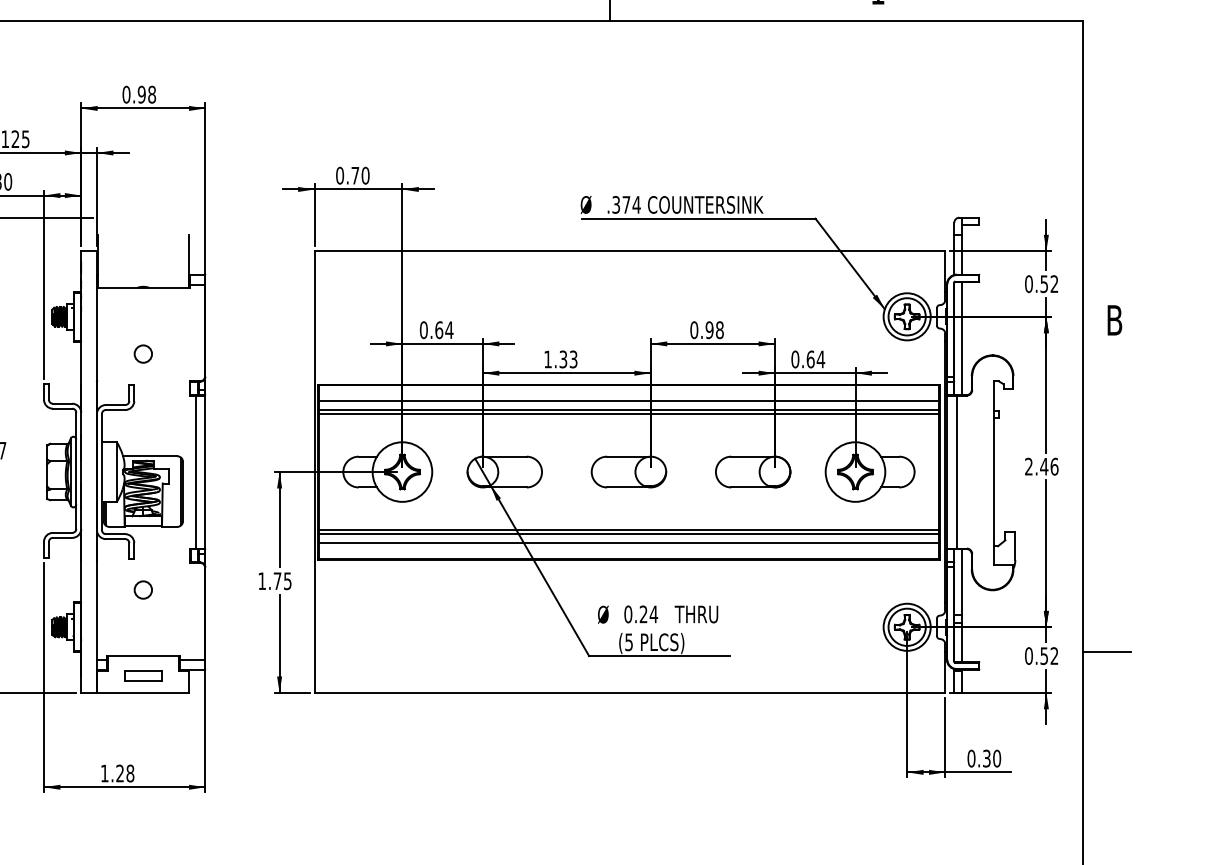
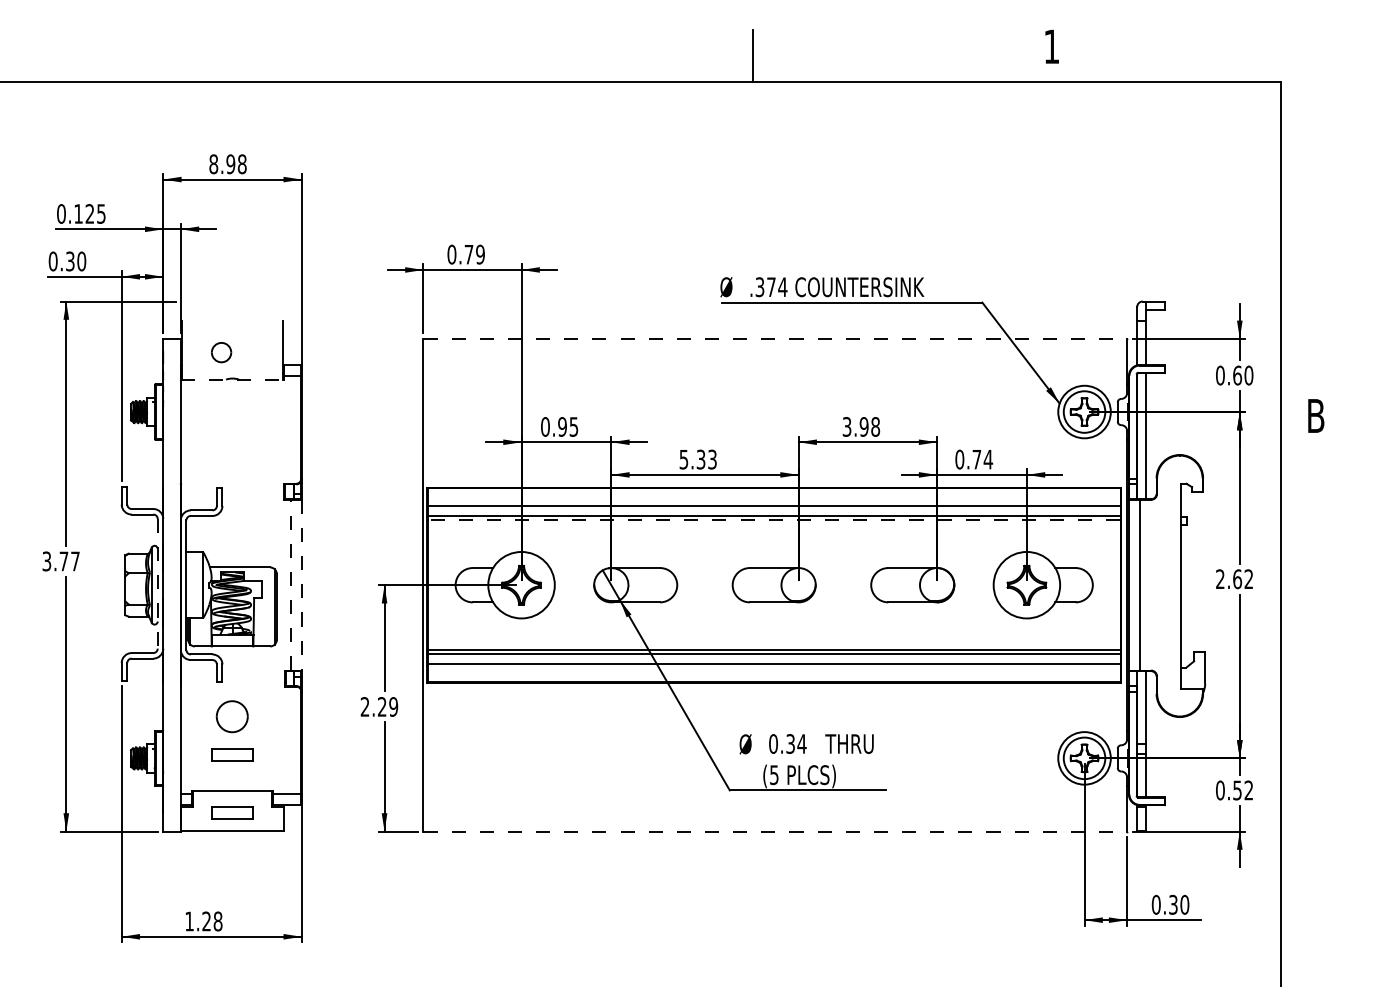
text: (126, 94) -> (213, 163), 0.98 -> 8.98
text: (365, 175) -> (480, 254), 0.70 -> 0.79
line: (630, 250) -> (775, 338), solid -> dashed
text: (1049, 284) -> (1243, 375), 0.52 -> 0.60
line: (143, 287) -> (232, 379), solid -> dashed
text: (444, 329) -> (568, 426), 0.64 -> 0.95
text: (693, 329) -> (846, 426), 0.98 -> 3.98
part: (143, 353) -> (221, 352), moved
text: (547, 359) -> (683, 459), 1.33 -> 5.33
text: (810, 359) -> (976, 459), 0.64 -> 0.74
line: (628, 414) -> (773, 520), solid -> dashed
text: (1048, 466) -> (1242, 579), 2.46 -> 2.62
line: (76, 470) -> (157, 583), solid -> dashed
line: (195, 471) -> (290, 584), solid -> dashed
line: (205, 472) -> (301, 585), solid -> dashed
text: (275, 580) -> (379, 706), 1.75 -> 2.29
part: (143, 589) -> (232, 716), size x1.6
text: (643, 613) -> (790, 743), 0.24 -> 0.34
part: (143, 623) -> (232, 754), added
line: (1106, 652) -> (1306, 786), removed
line: (630, 692) -> (775, 831), solid -> dashed

